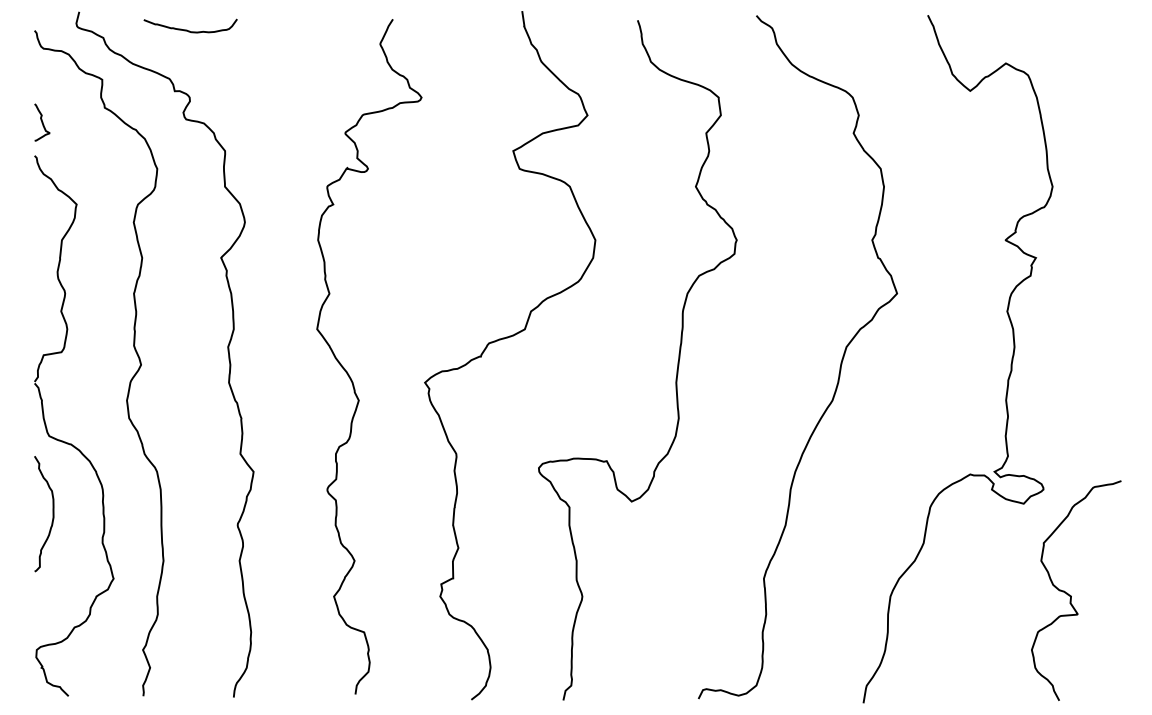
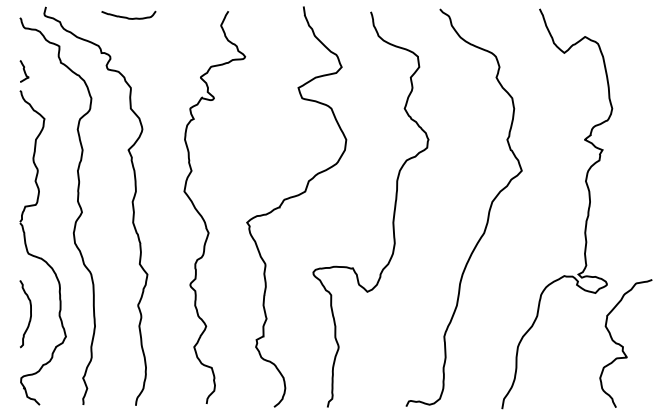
curve: (186, 28) -> (126, 16), moved
curve: (52, 514) -> (30, 314), moved

